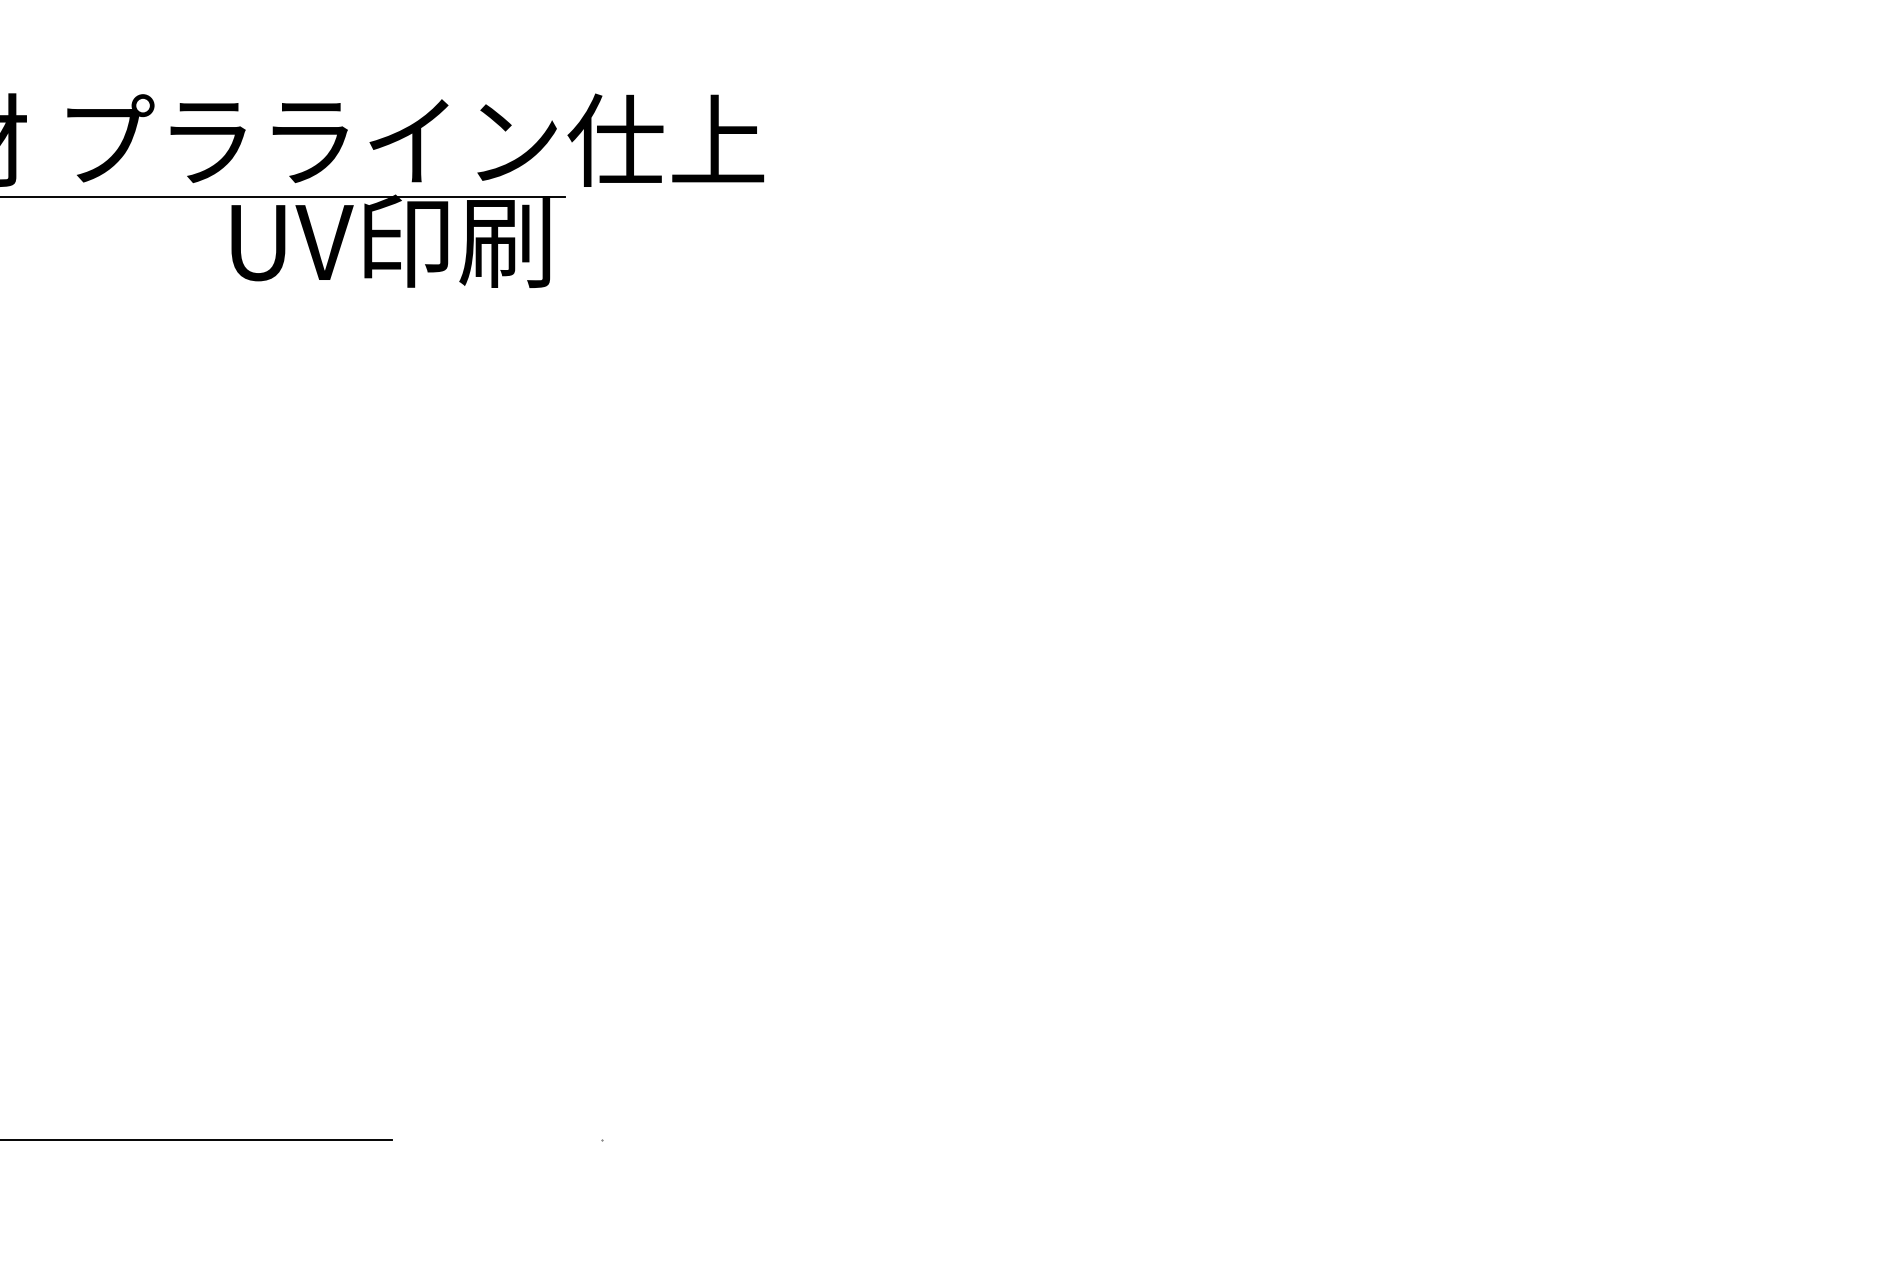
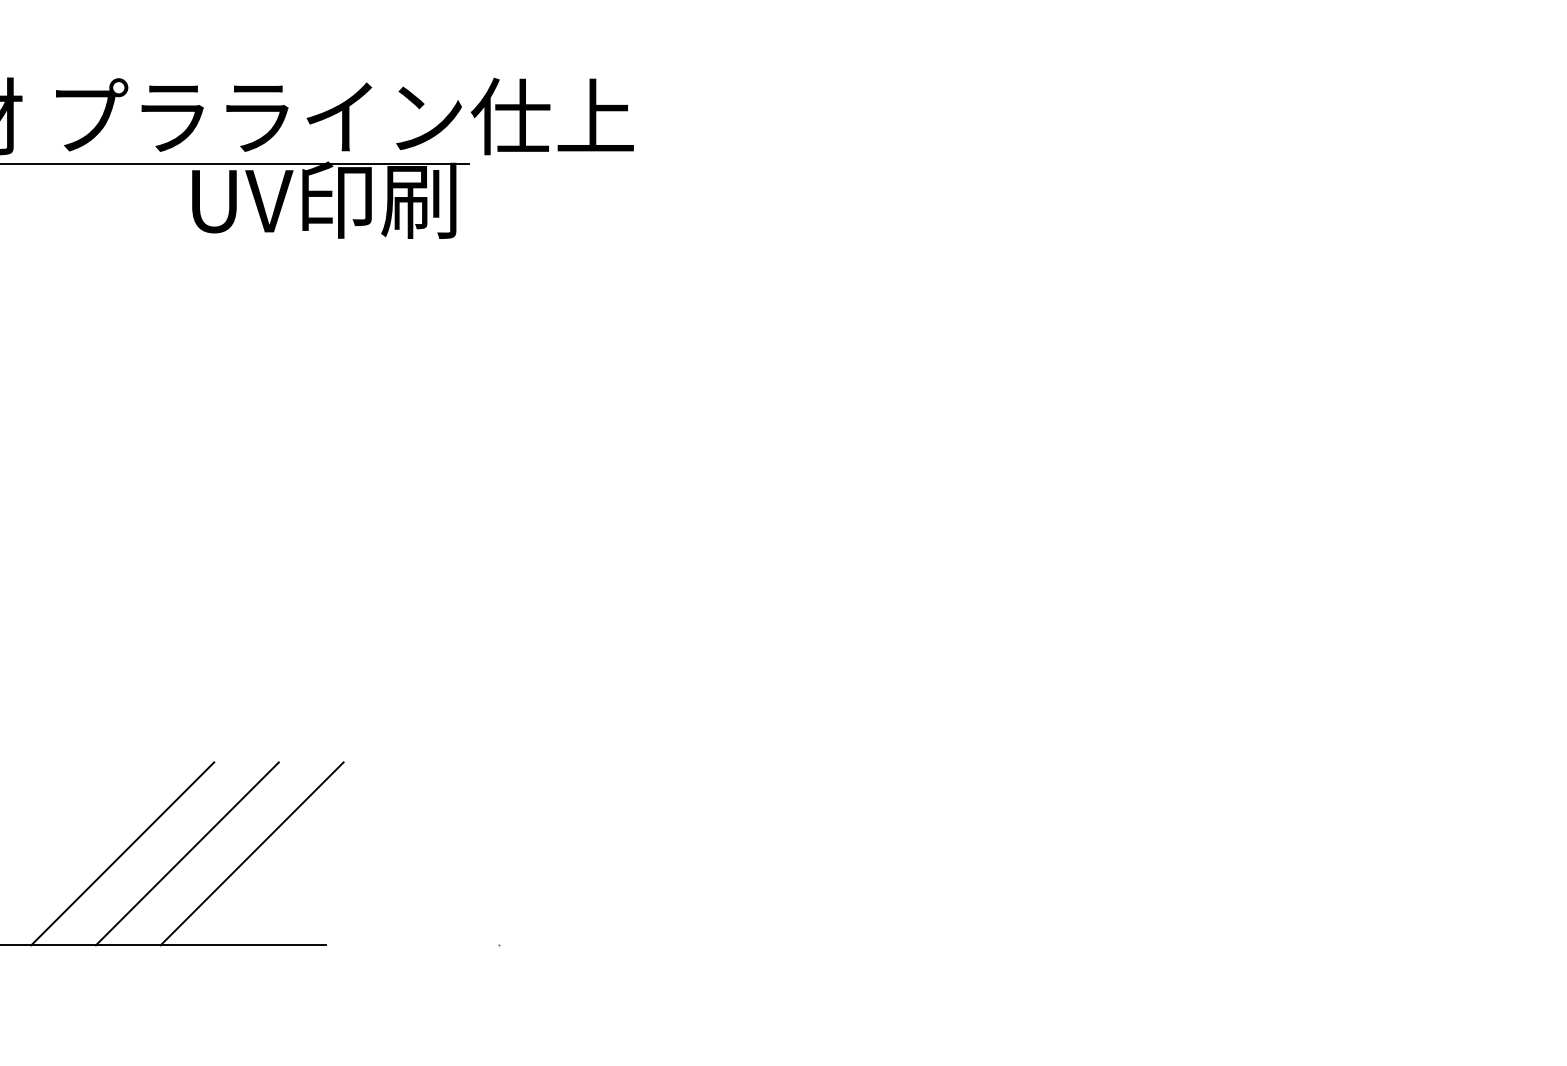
line: (147, 1028) -> (122, 853), added
line: (224, 1028) -> (186, 853), added
line: (303, 1028) -> (251, 853), added

